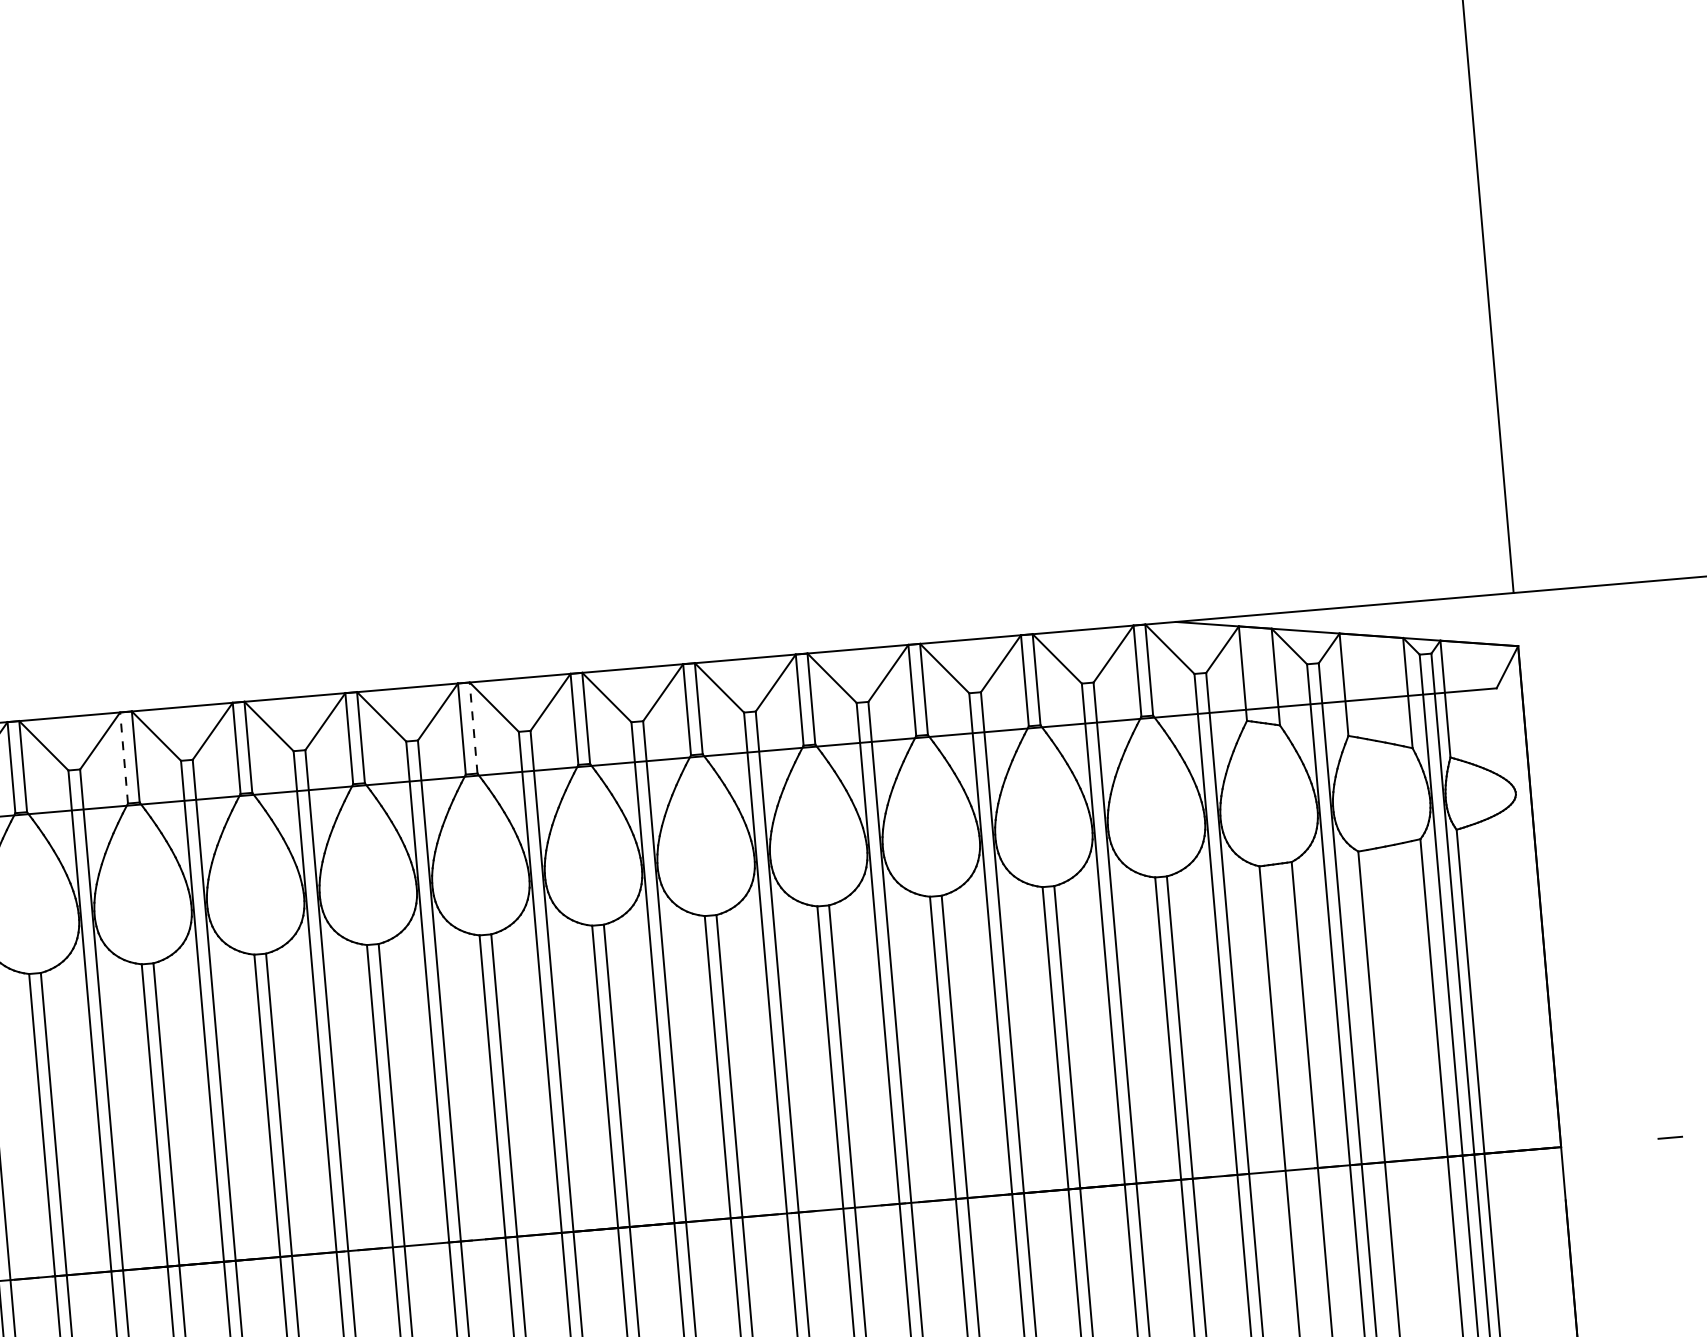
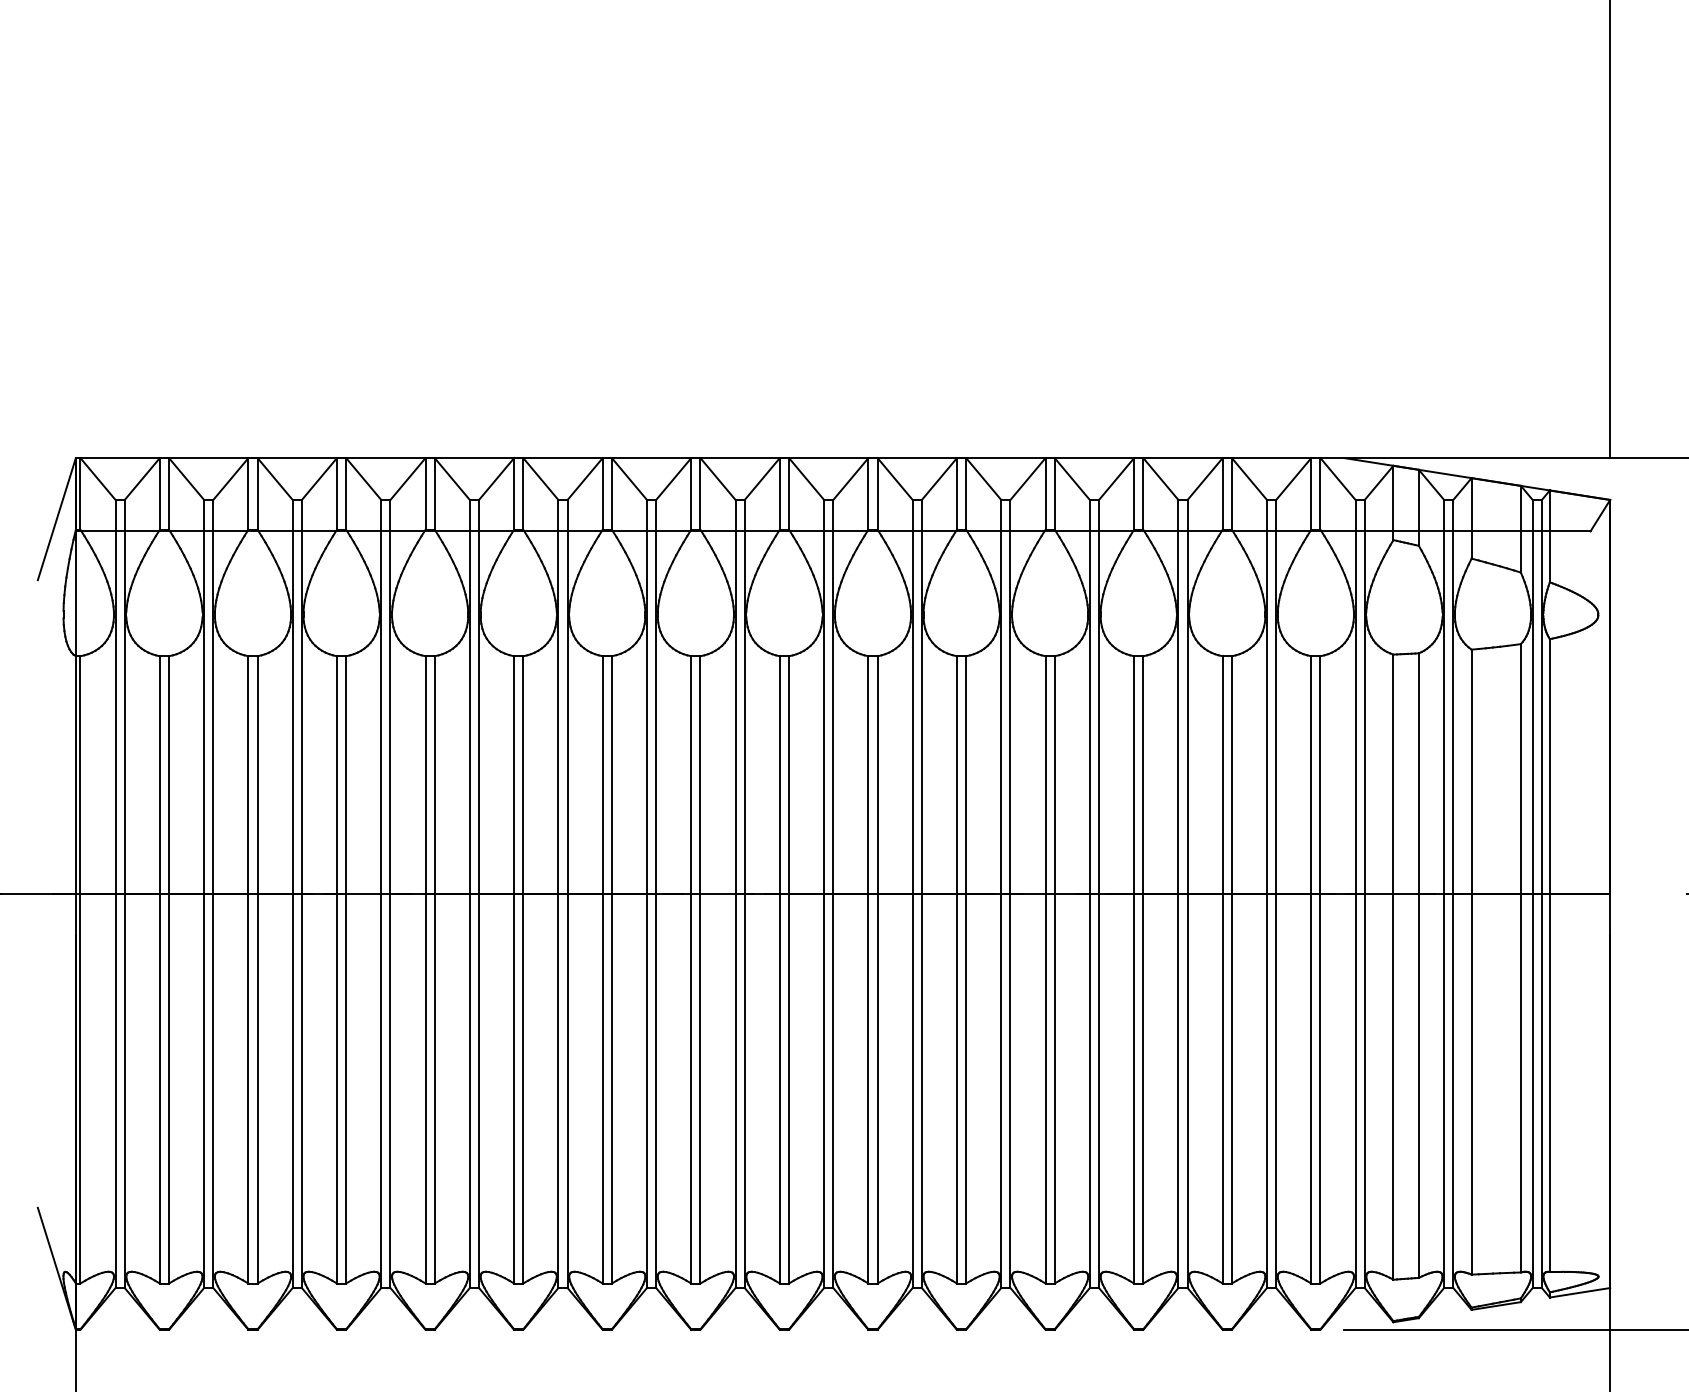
line: (474, 727) -> (789, 493), dashed -> solid
line: (124, 757) -> (514, 493), dashed -> solid

